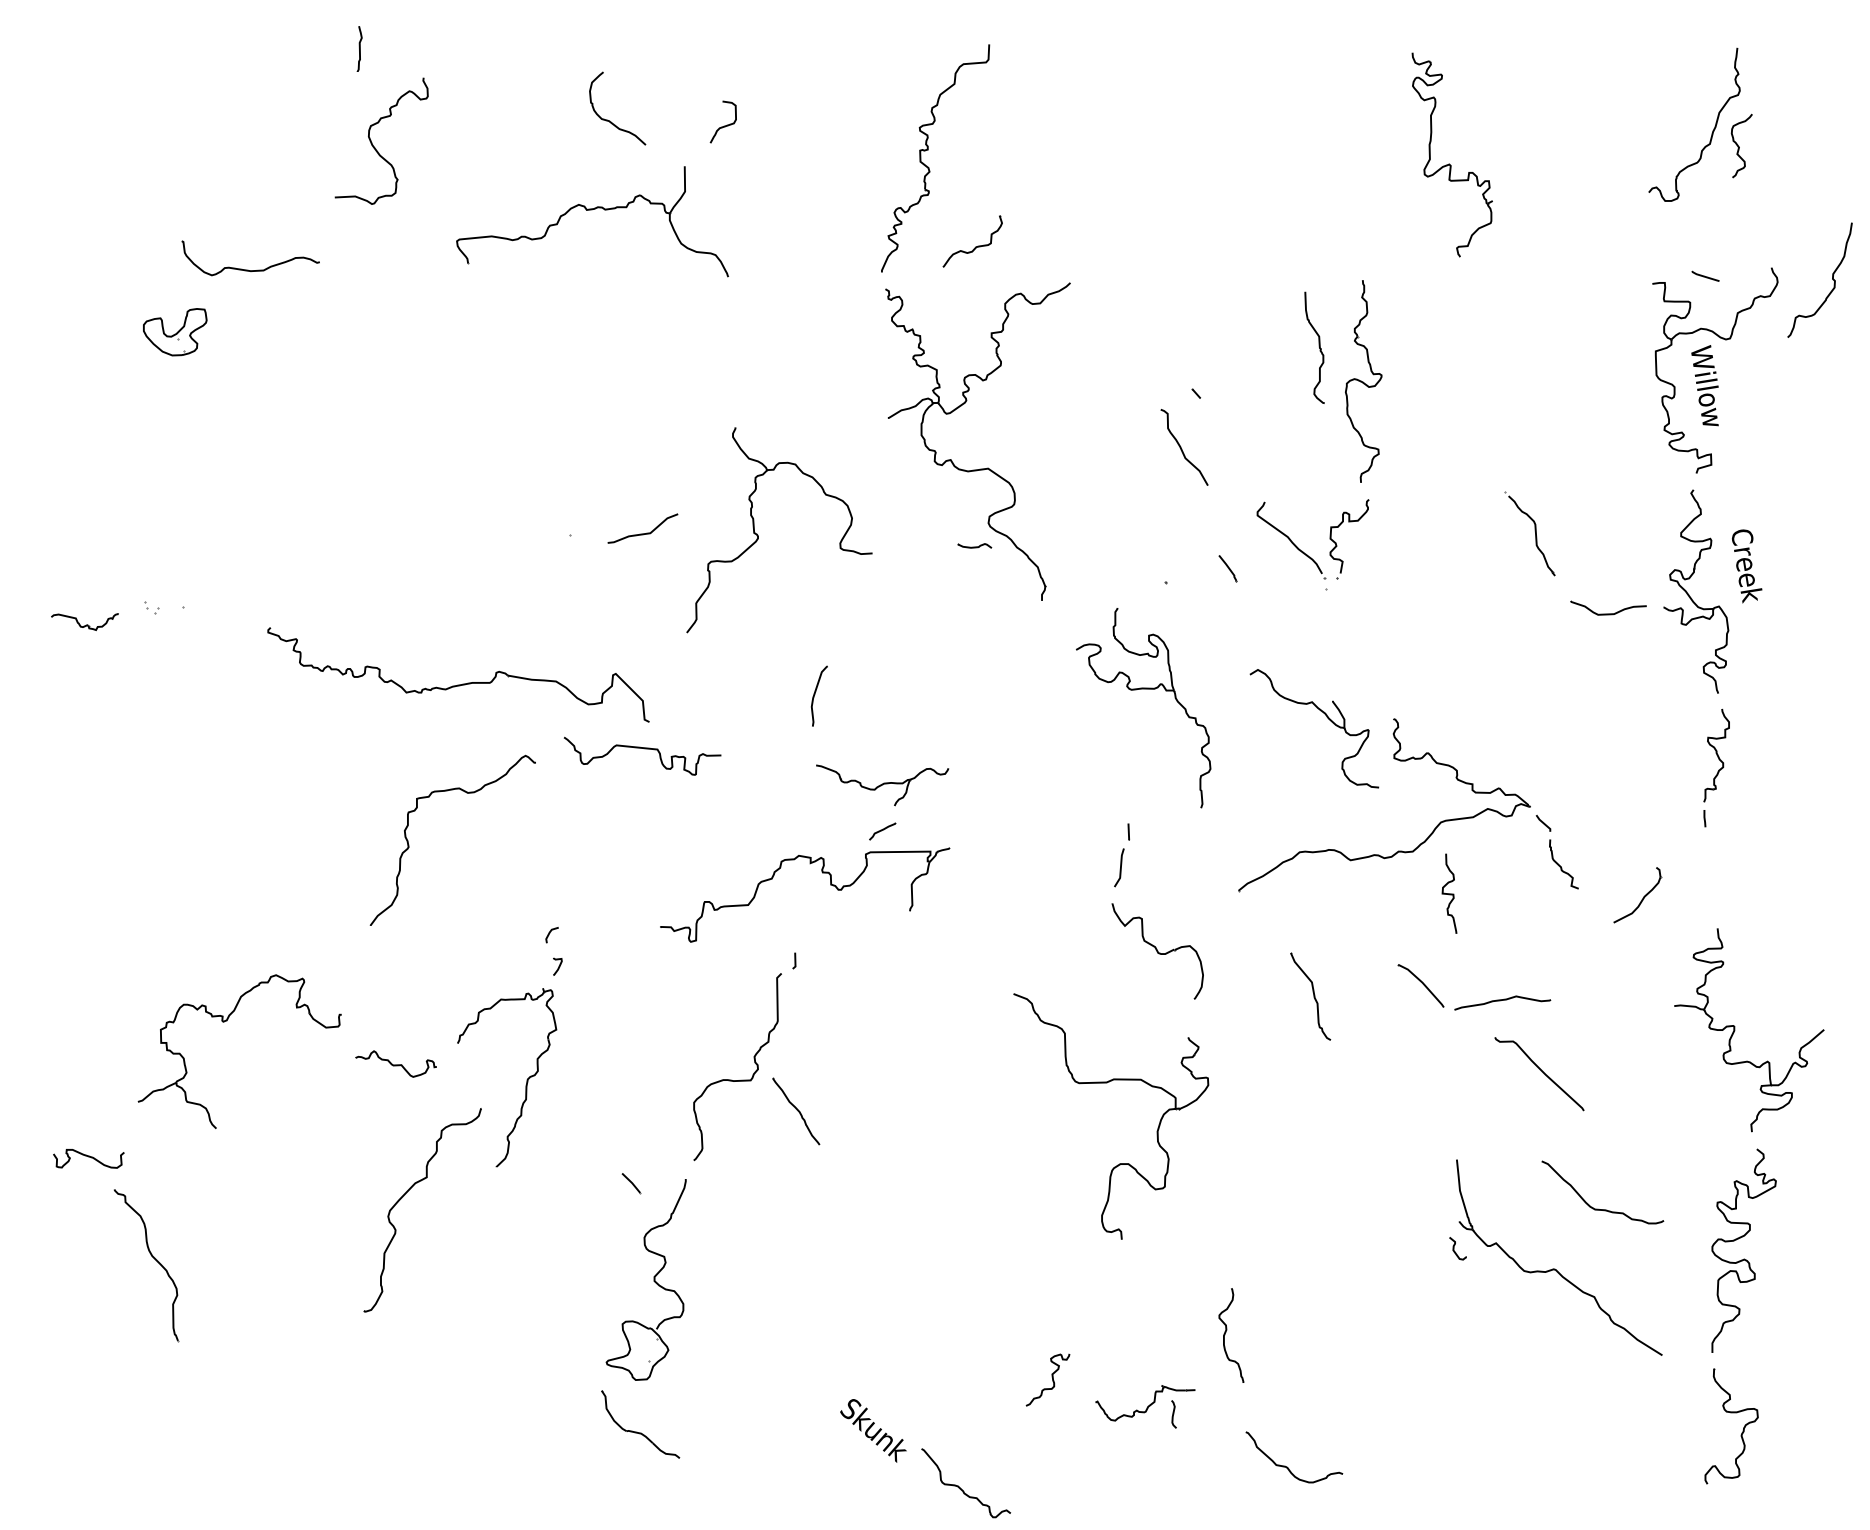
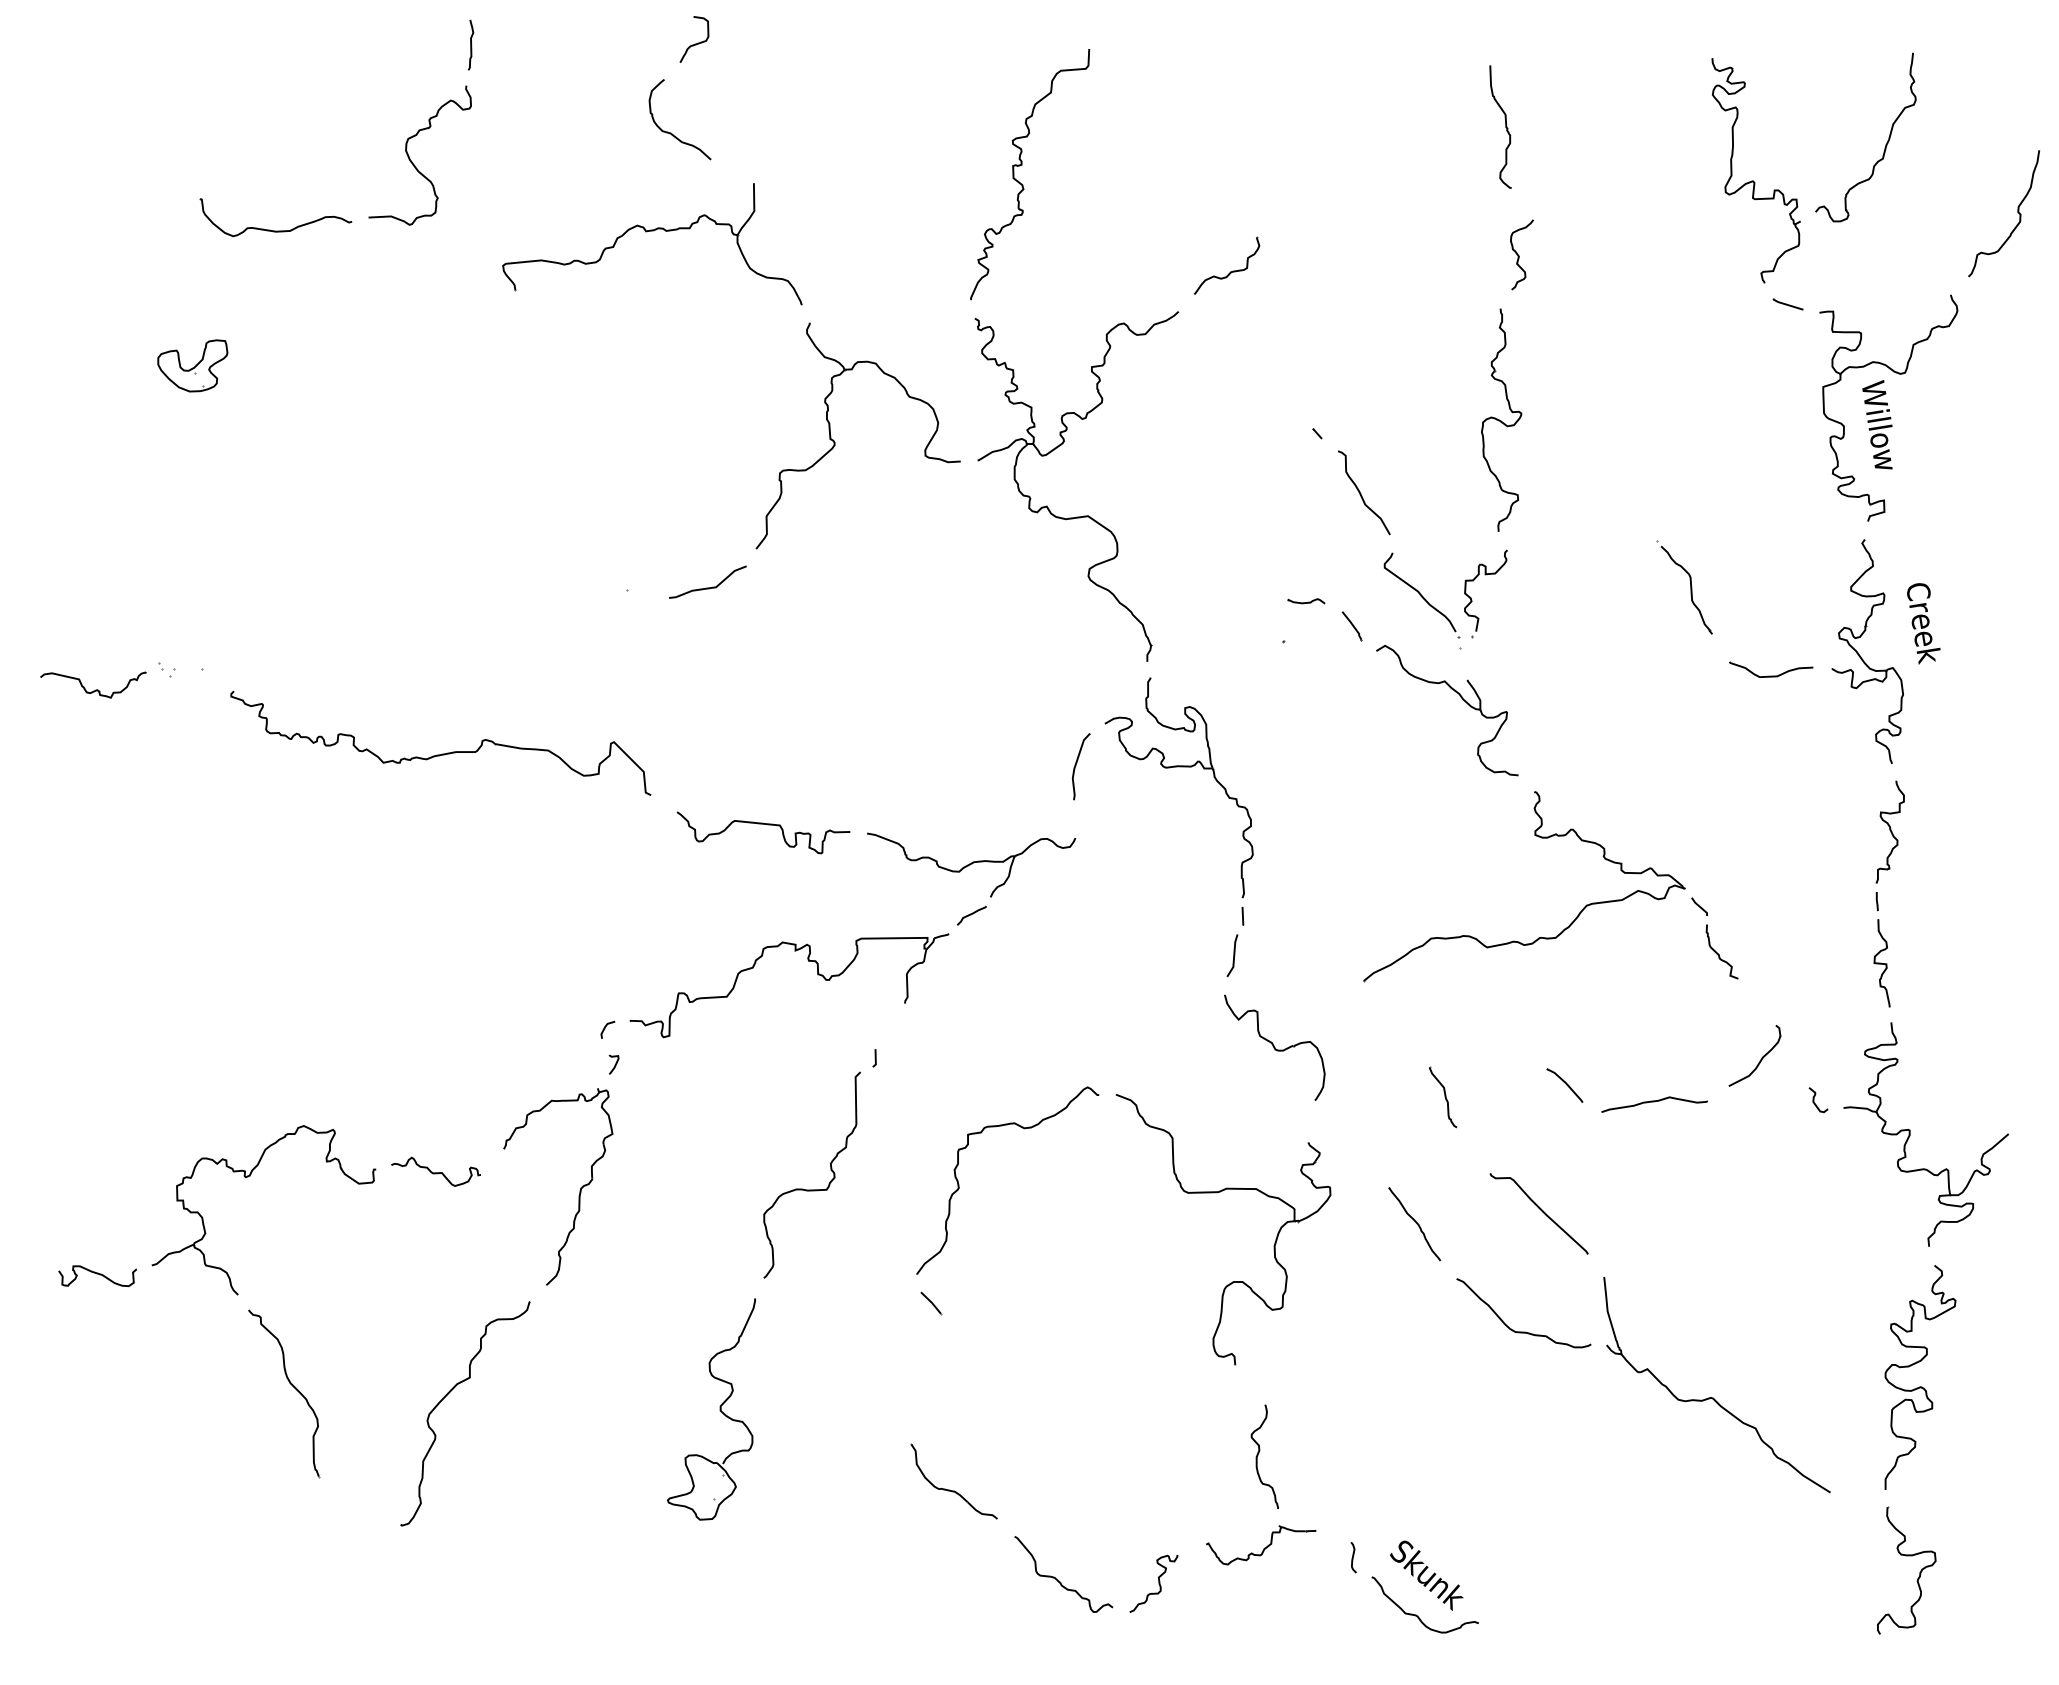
curve: (360, 48) -> (471, 44), moved
curve: (724, 125) -> (695, 43), moved
curve: (1739, 146) -> (1519, 255), moved
part: (1449, 163) -> (1753, 180), moved
part: (975, 246) -> (1230, 271), moved
part: (245, 269) -> (270, 229), moved
line: (1705, 276) -> (1787, 304), moved
curve: (1832, 279) -> (2017, 212), moved
curve: (1319, 347) -> (1505, 126), moved
curve: (1182, 448) -> (1361, 493), moved
part: (758, 536) -> (835, 442), moved
part: (974, 546) -> (1306, 601), moved
part: (85, 621) -> (93, 684), size x1.43
part: (460, 684) -> (442, 753), moved
part: (1142, 689) -> (1178, 767), moved
curve: (815, 695) -> (1076, 766), moved
part: (1328, 719) -> (1462, 700), moved
curve: (642, 748) -> (763, 824), moved
part: (882, 784) -> (971, 864), size x1.43
curve: (409, 844) -> (959, 1184), moved
part: (830, 884) -> (817, 974), moved
curve: (1448, 893) -> (1881, 963), moved
part: (1641, 899) -> (1759, 1060), moved
part: (1420, 985) -> (1564, 1085), size x0.71
part: (1310, 996) -> (1442, 1097), size x0.62
part: (225, 1021) -> (248, 1177), moved
curve: (1540, 1071) -> (1540, 1210), moved
part: (796, 1111) -> (1414, 1224), moved
line: (631, 1183) -> (931, 1303), moved
part: (406, 1193) -> (447, 1395), moved
curve: (1602, 1209) -> (1523, 1331), moved
curve: (1454, 1248) -> (1814, 1099), moved
part: (153, 1258) -> (291, 1385), moved
curve: (1226, 1332) -> (1259, 1453), moved
curve: (1052, 1379) -> (1158, 1583), moved
curve: (1173, 1414) -> (1353, 1557), moved
text: (873, 1430) -> (1426, 1575), moved
part: (637, 1431) -> (950, 1489), moved
curve: (962, 1488) -> (1059, 1580), moved

